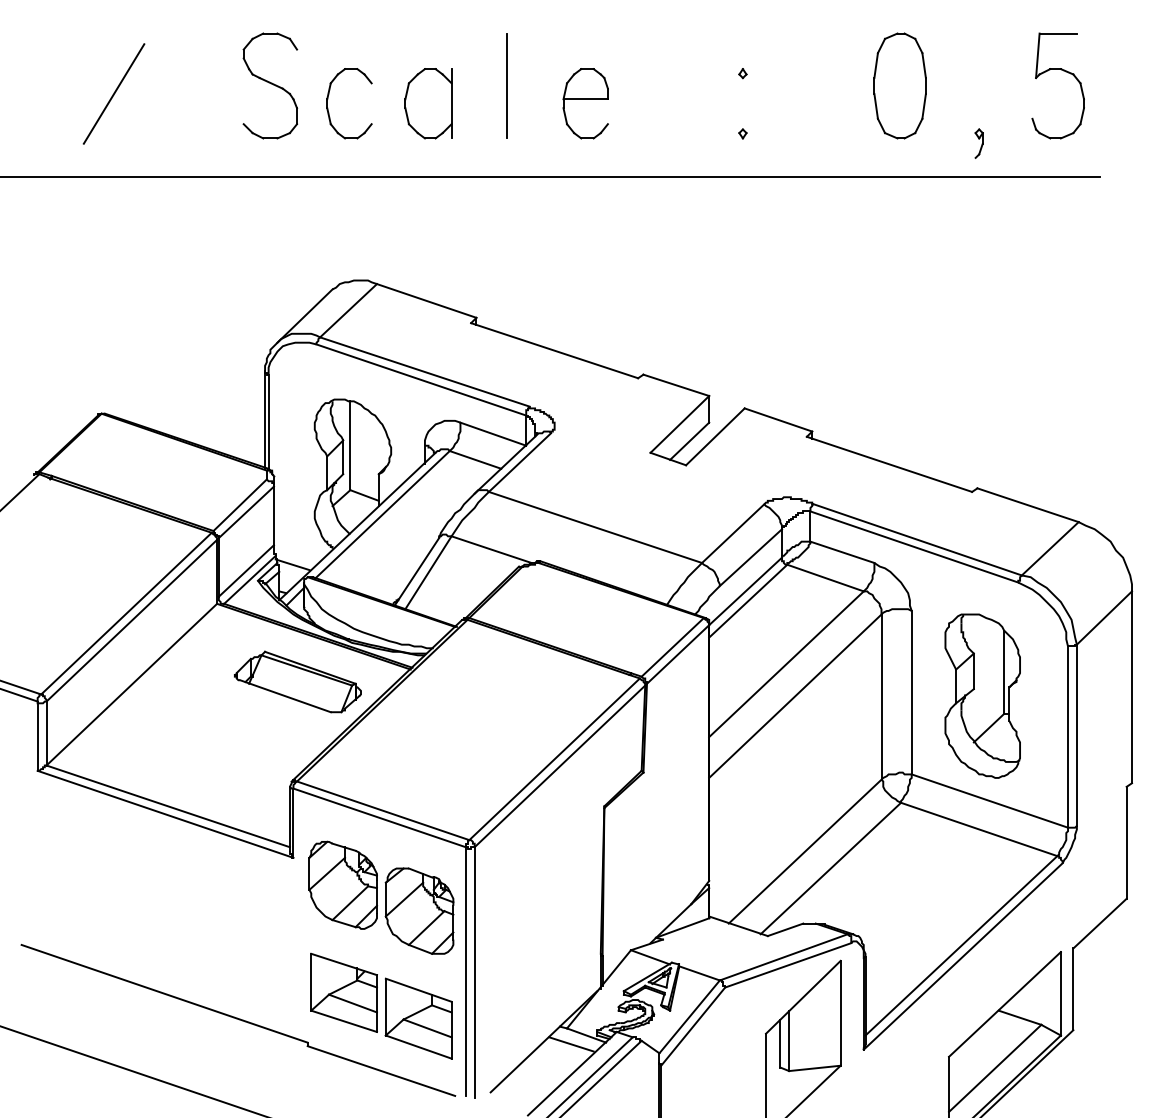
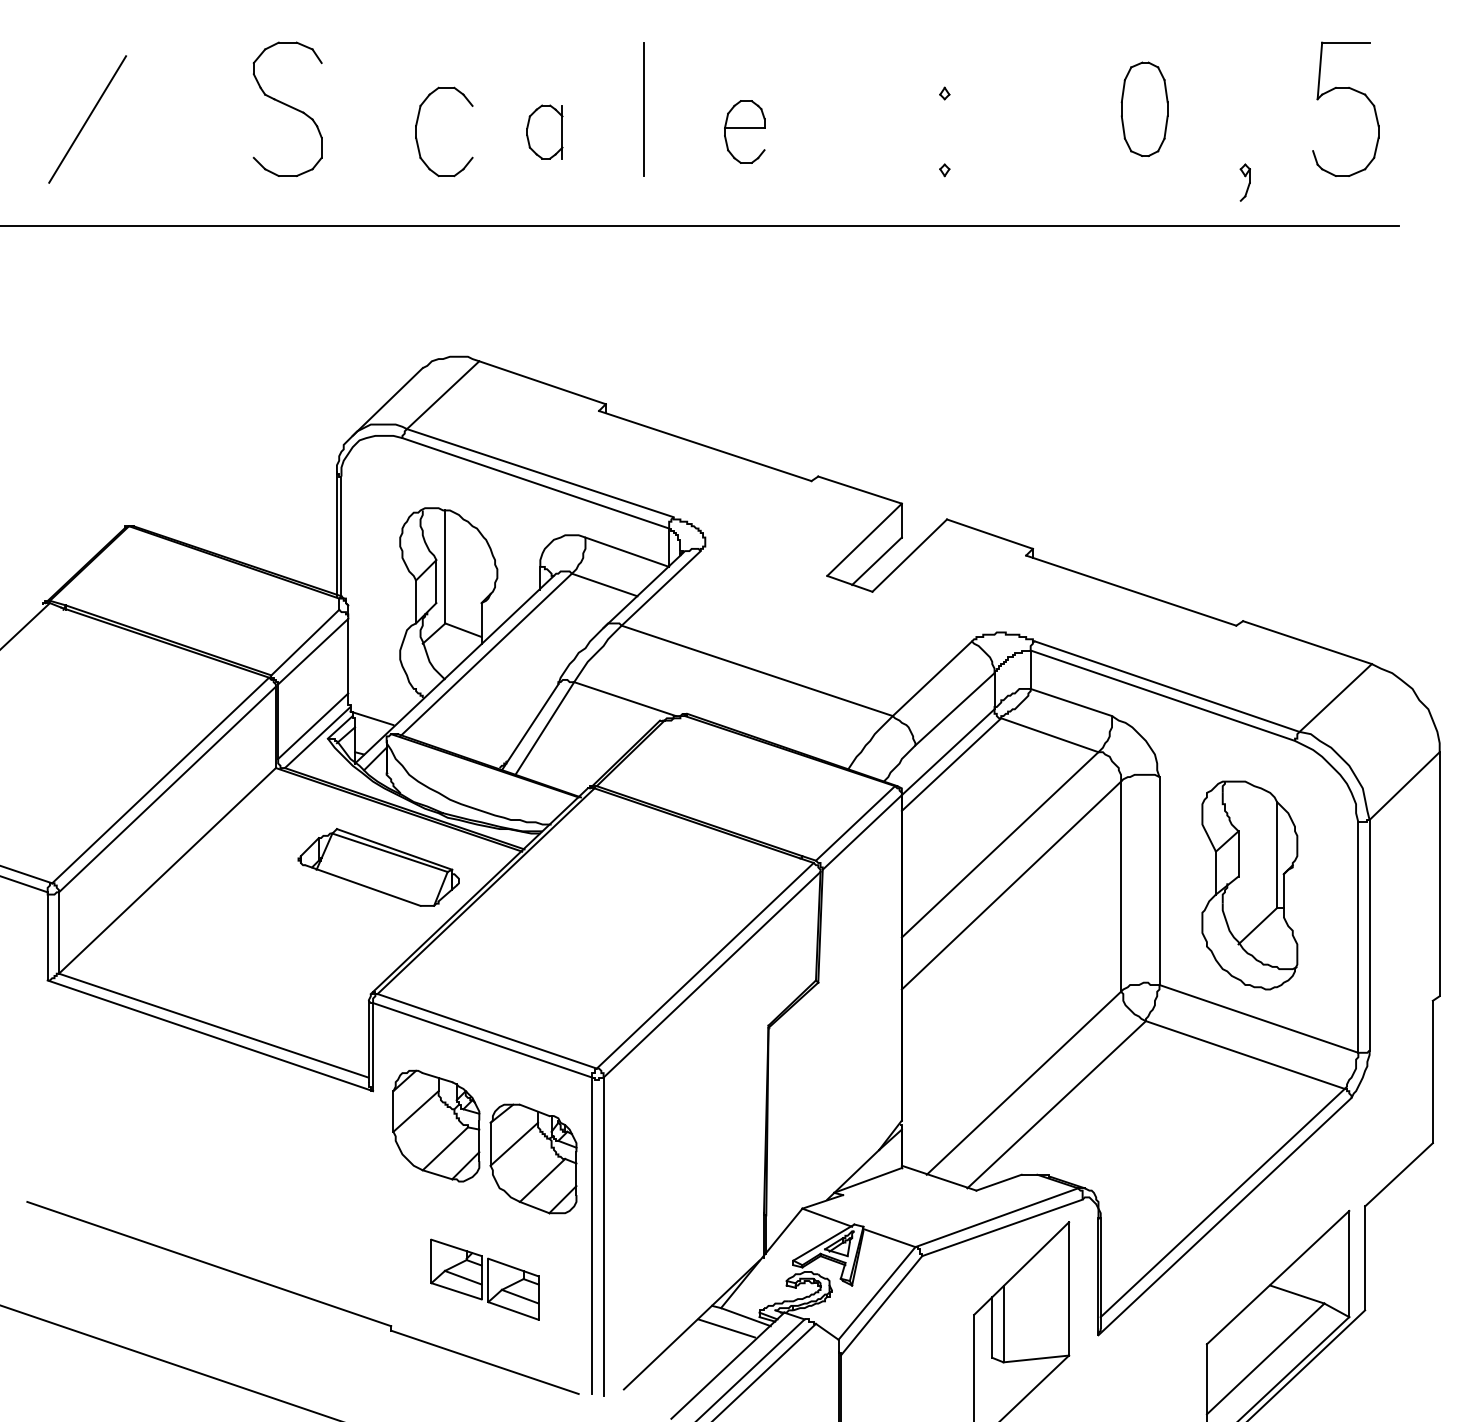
part: (270, 85) -> (287, 108), moved
part: (899, 85) -> (1143, 108), size x0.7
line: (113, 93) -> (86, 118), moved
part: (428, 103) -> (544, 131), size x0.6
part: (585, 103) -> (744, 131), size x0.7
part: (381, 1005) -> (485, 1278), size x0.6

